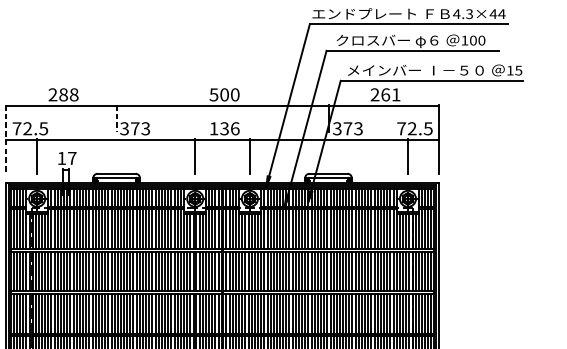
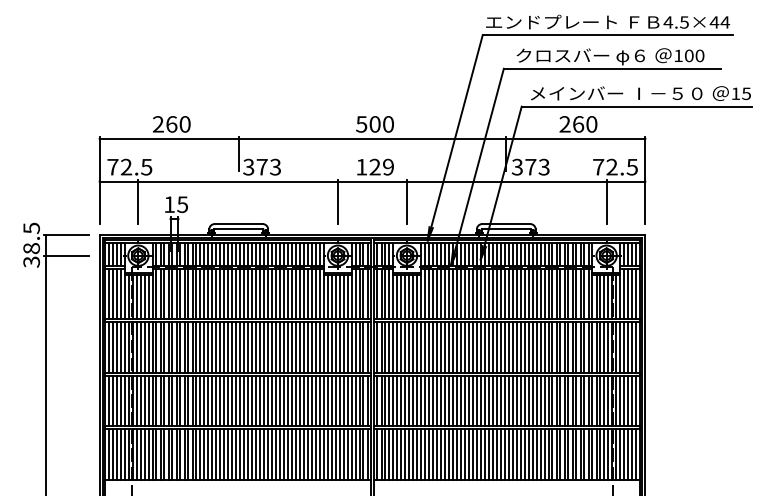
text: (469, 14) -> (684, 22), 4.3×44 -> 4.5×44
text: (68, 94) -> (178, 124), 288 -> 260
text: (395, 94) -> (591, 124), 261 -> 260
line: (116, 118) -> (238, 154), dashed -> solid
text: (229, 128) -> (381, 166), 136 -> 129
line: (6, 139) -> (99, 180), dashed -> solid
text: (72, 158) -> (182, 204), 17 -> 15

